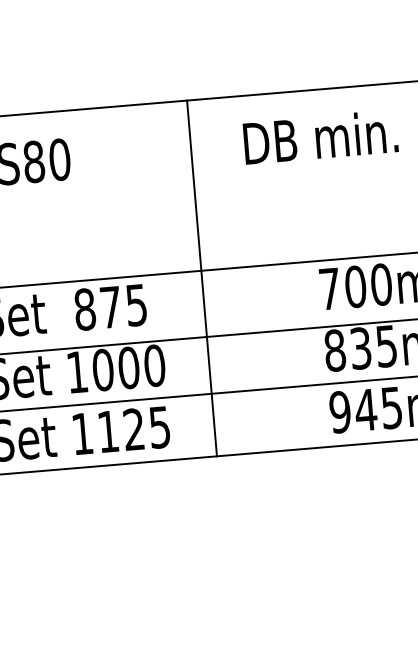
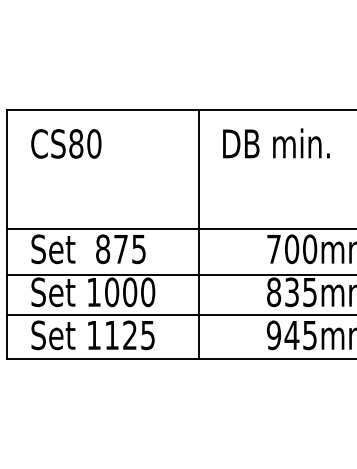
line: (201, 278) -> (198, 234), moved

